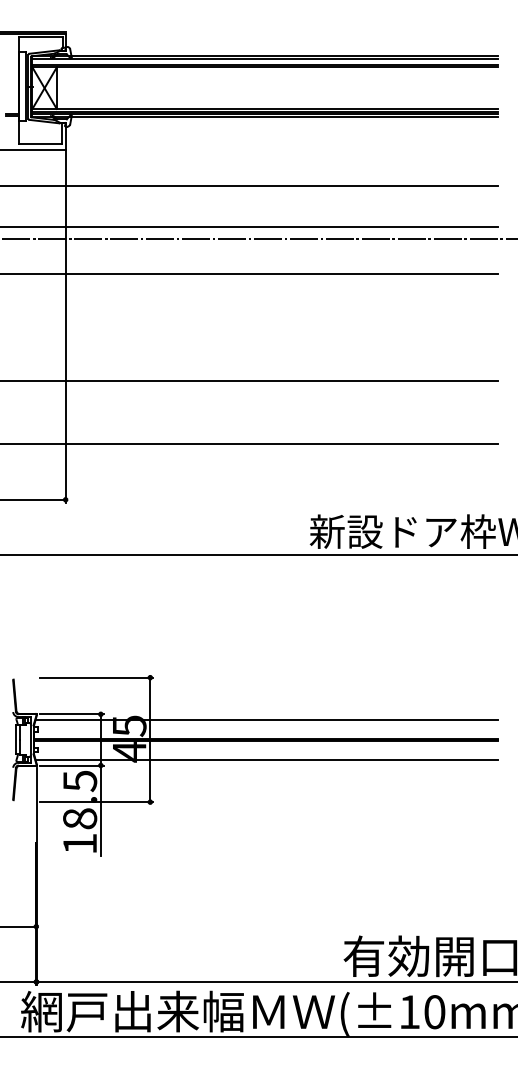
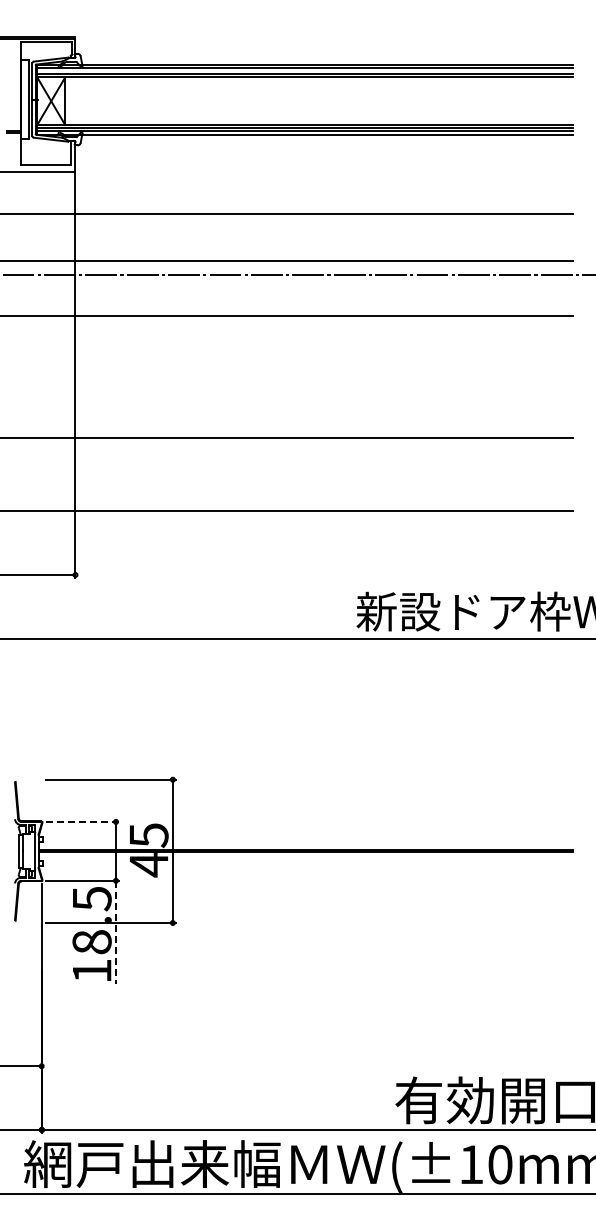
line: (71, 713) -> (82, 821), solid -> dashed
line: (266, 720) -> (306, 828), removed
line: (267, 760) -> (307, 874), removed
line: (100, 810) -> (115, 932), solid -> dashed

